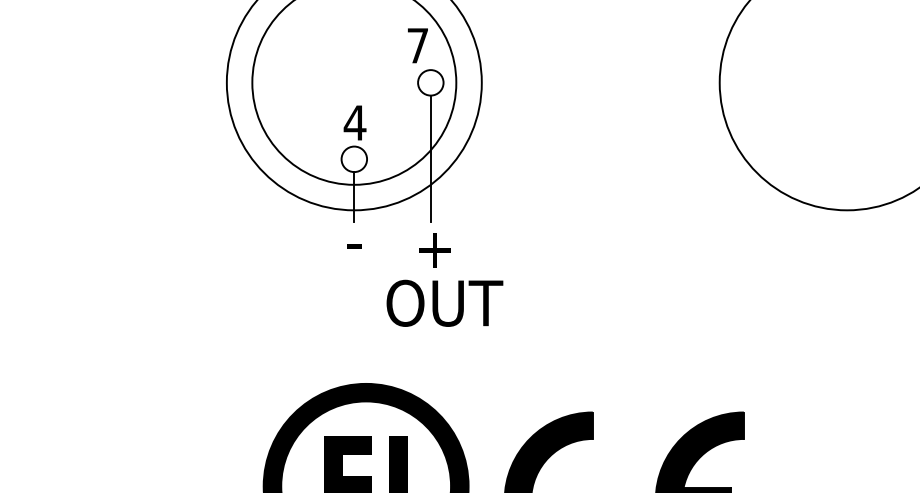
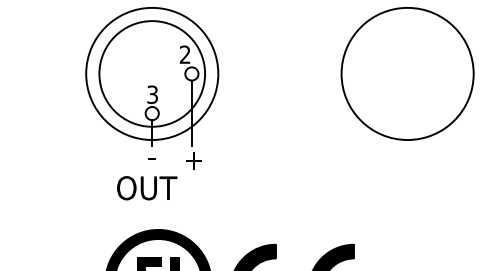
text: (416, 45) -> (184, 54), 7 -> 2
text: (354, 122) -> (152, 94), 4 -> 3
text: (445, 303) -> (147, 188), moved

